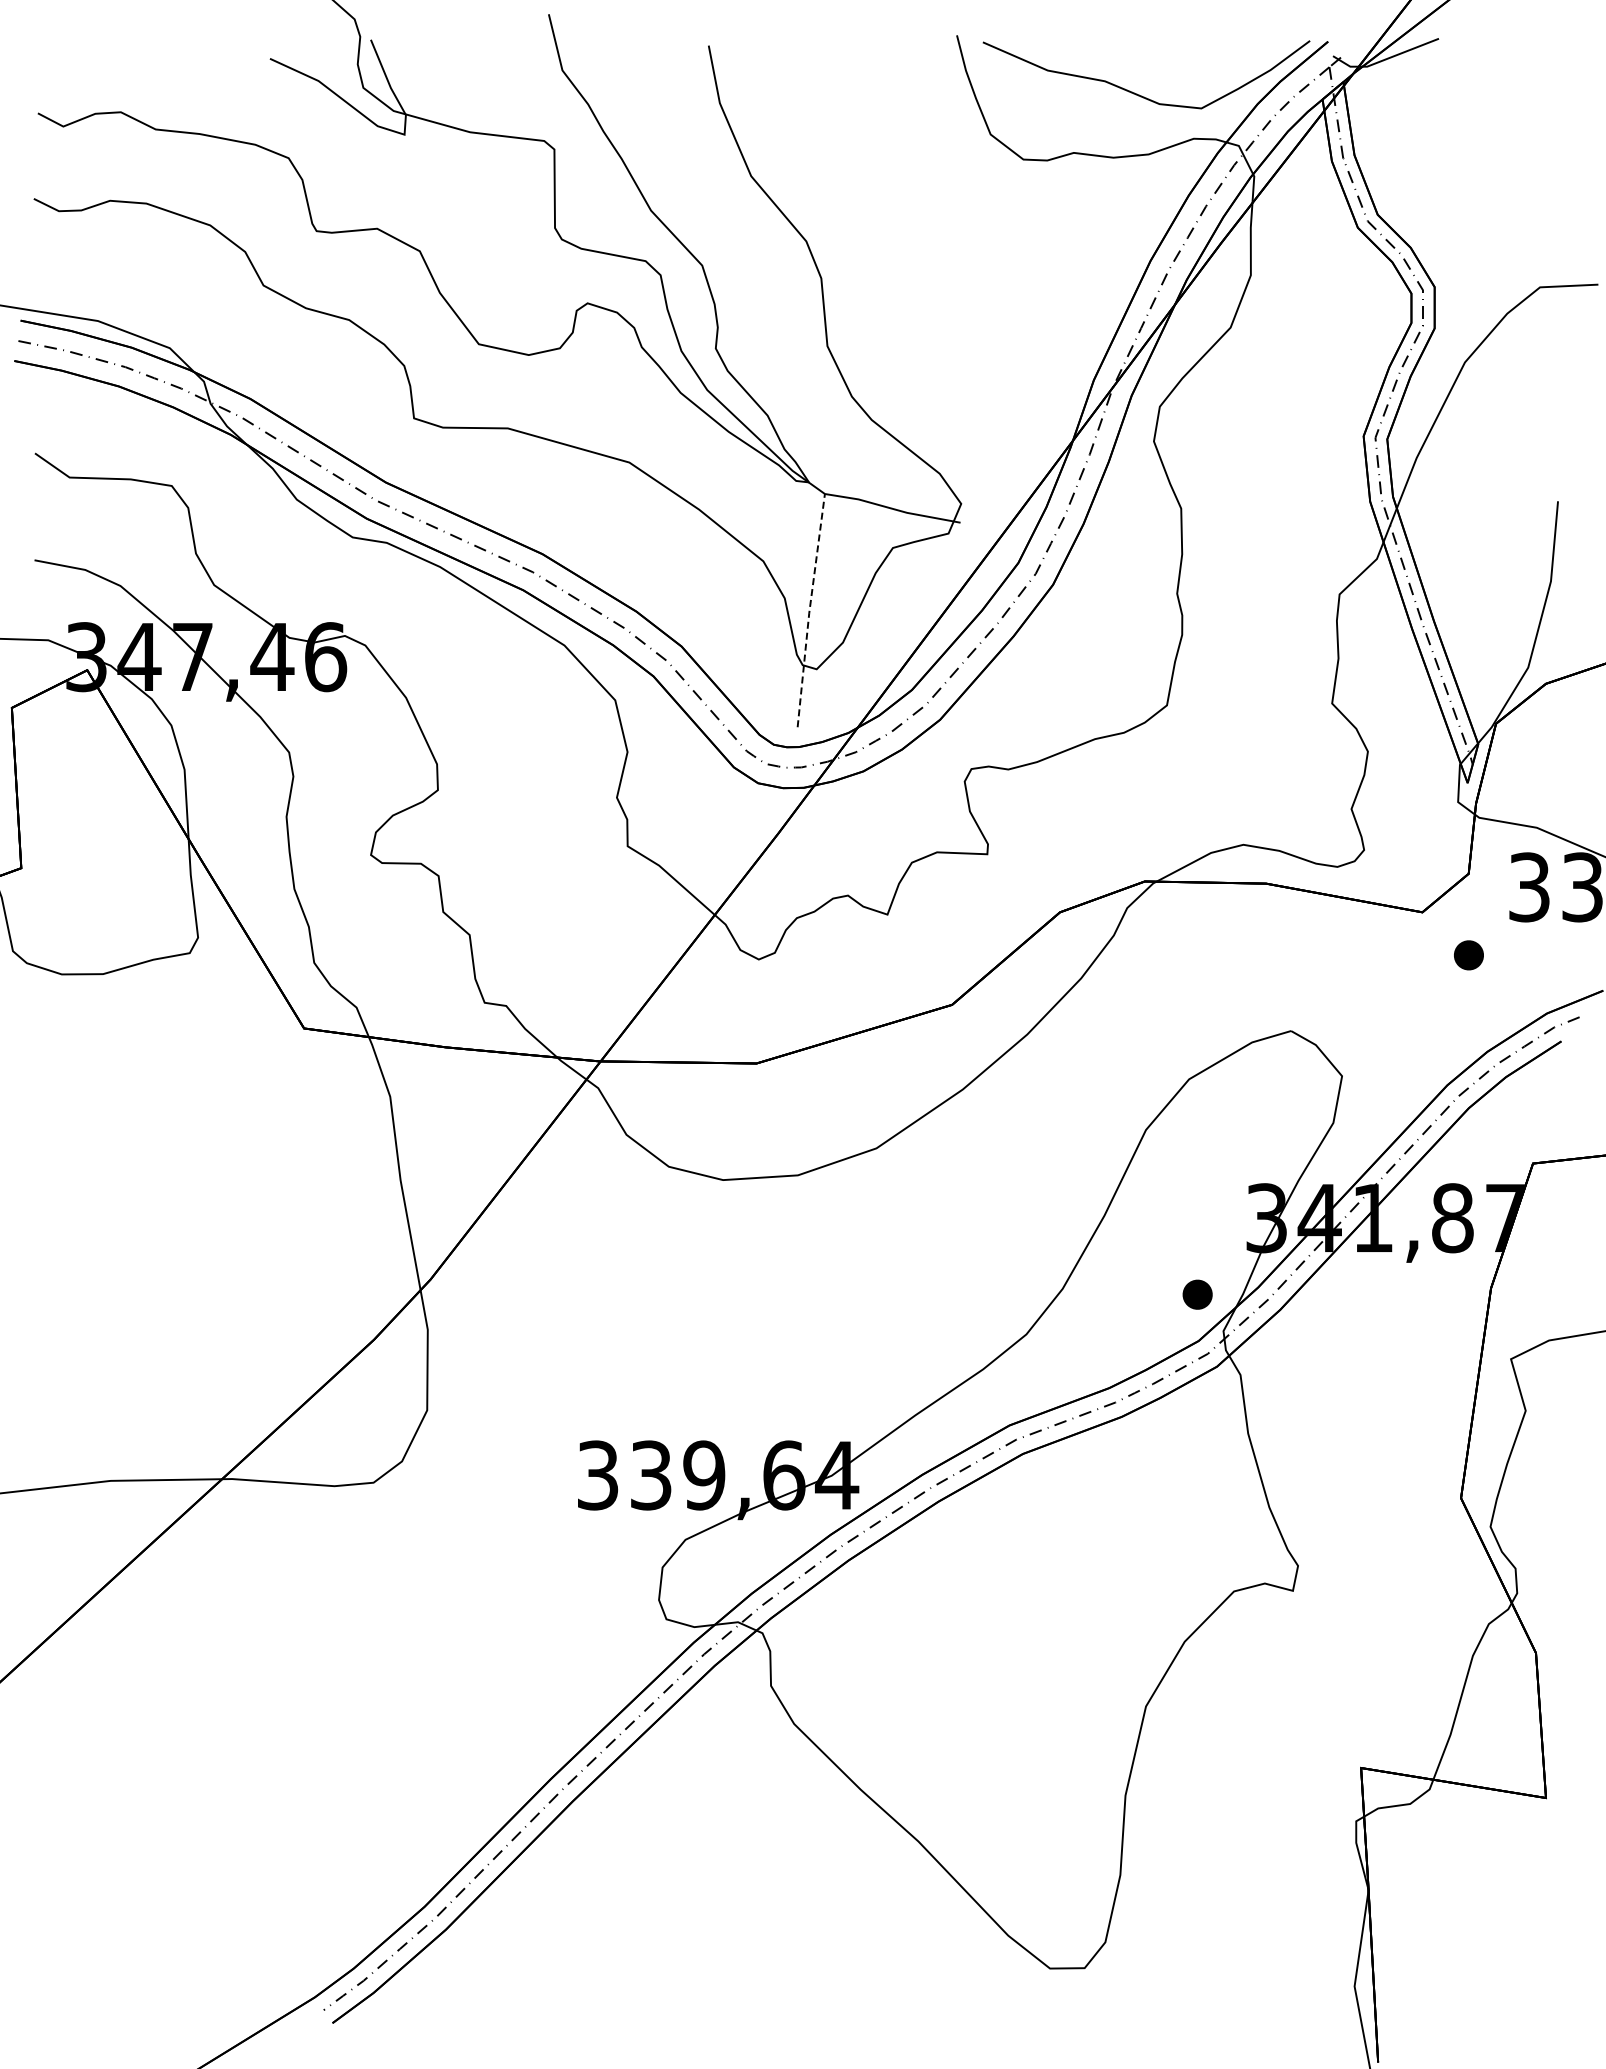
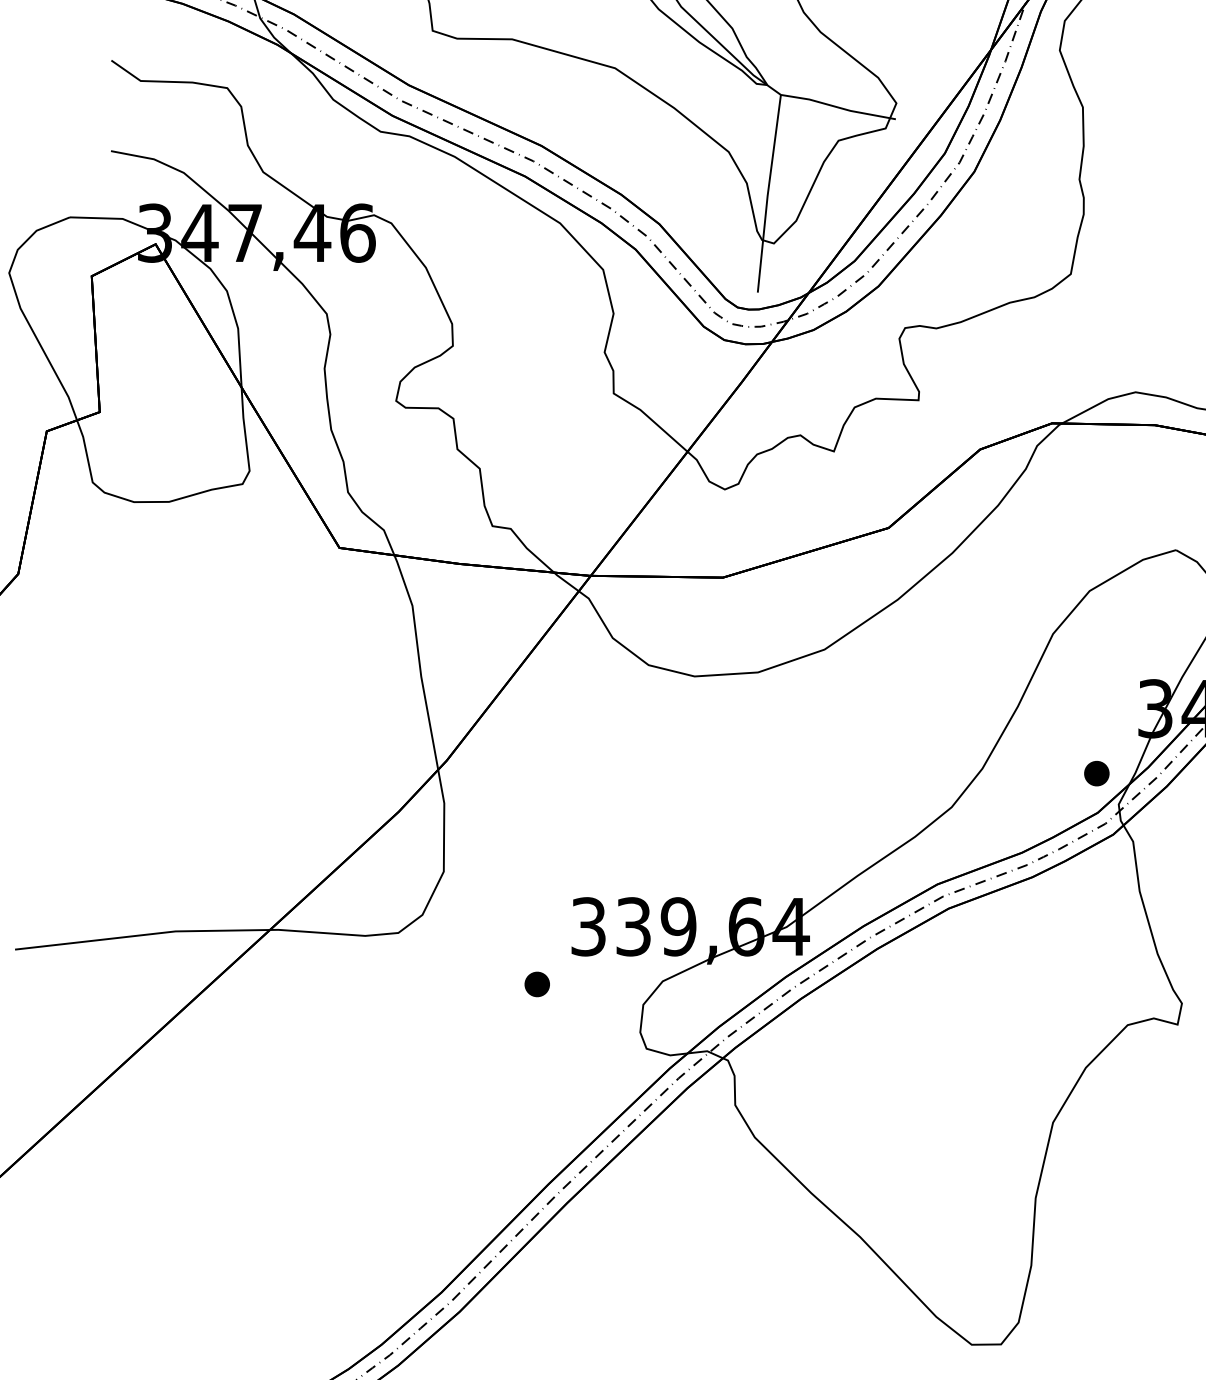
line: (809, 610) -> (767, 193), dashed -> solid
part: (537, 1543) -> (537, 984), added

